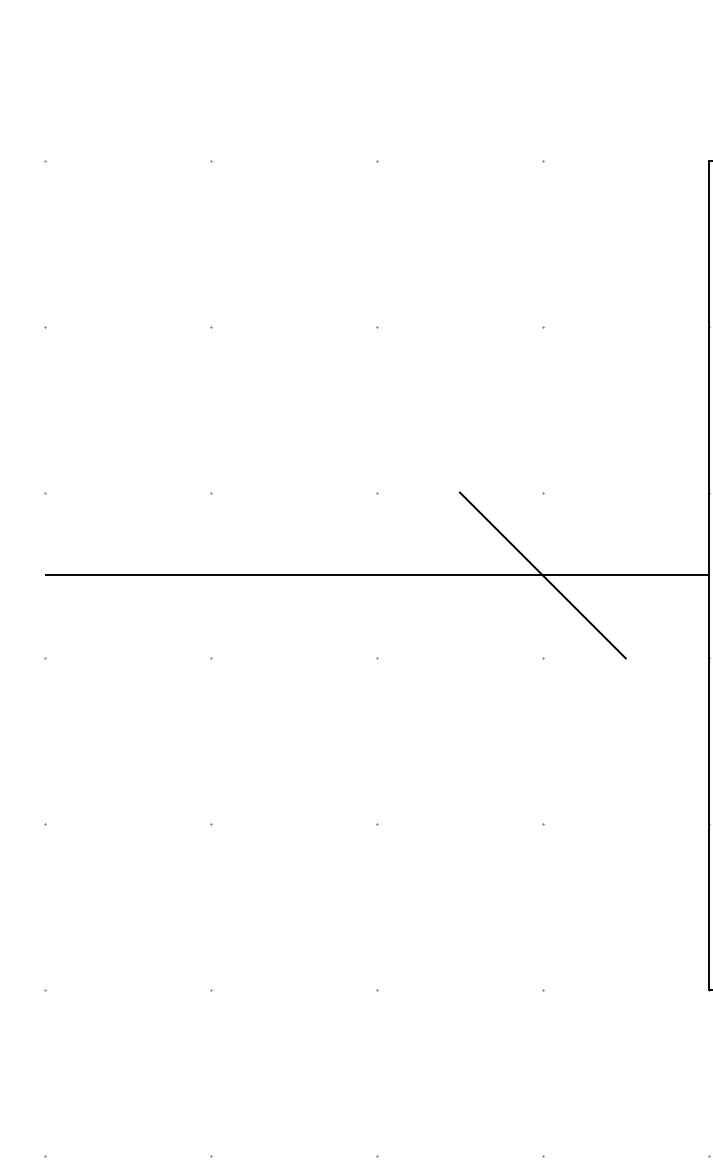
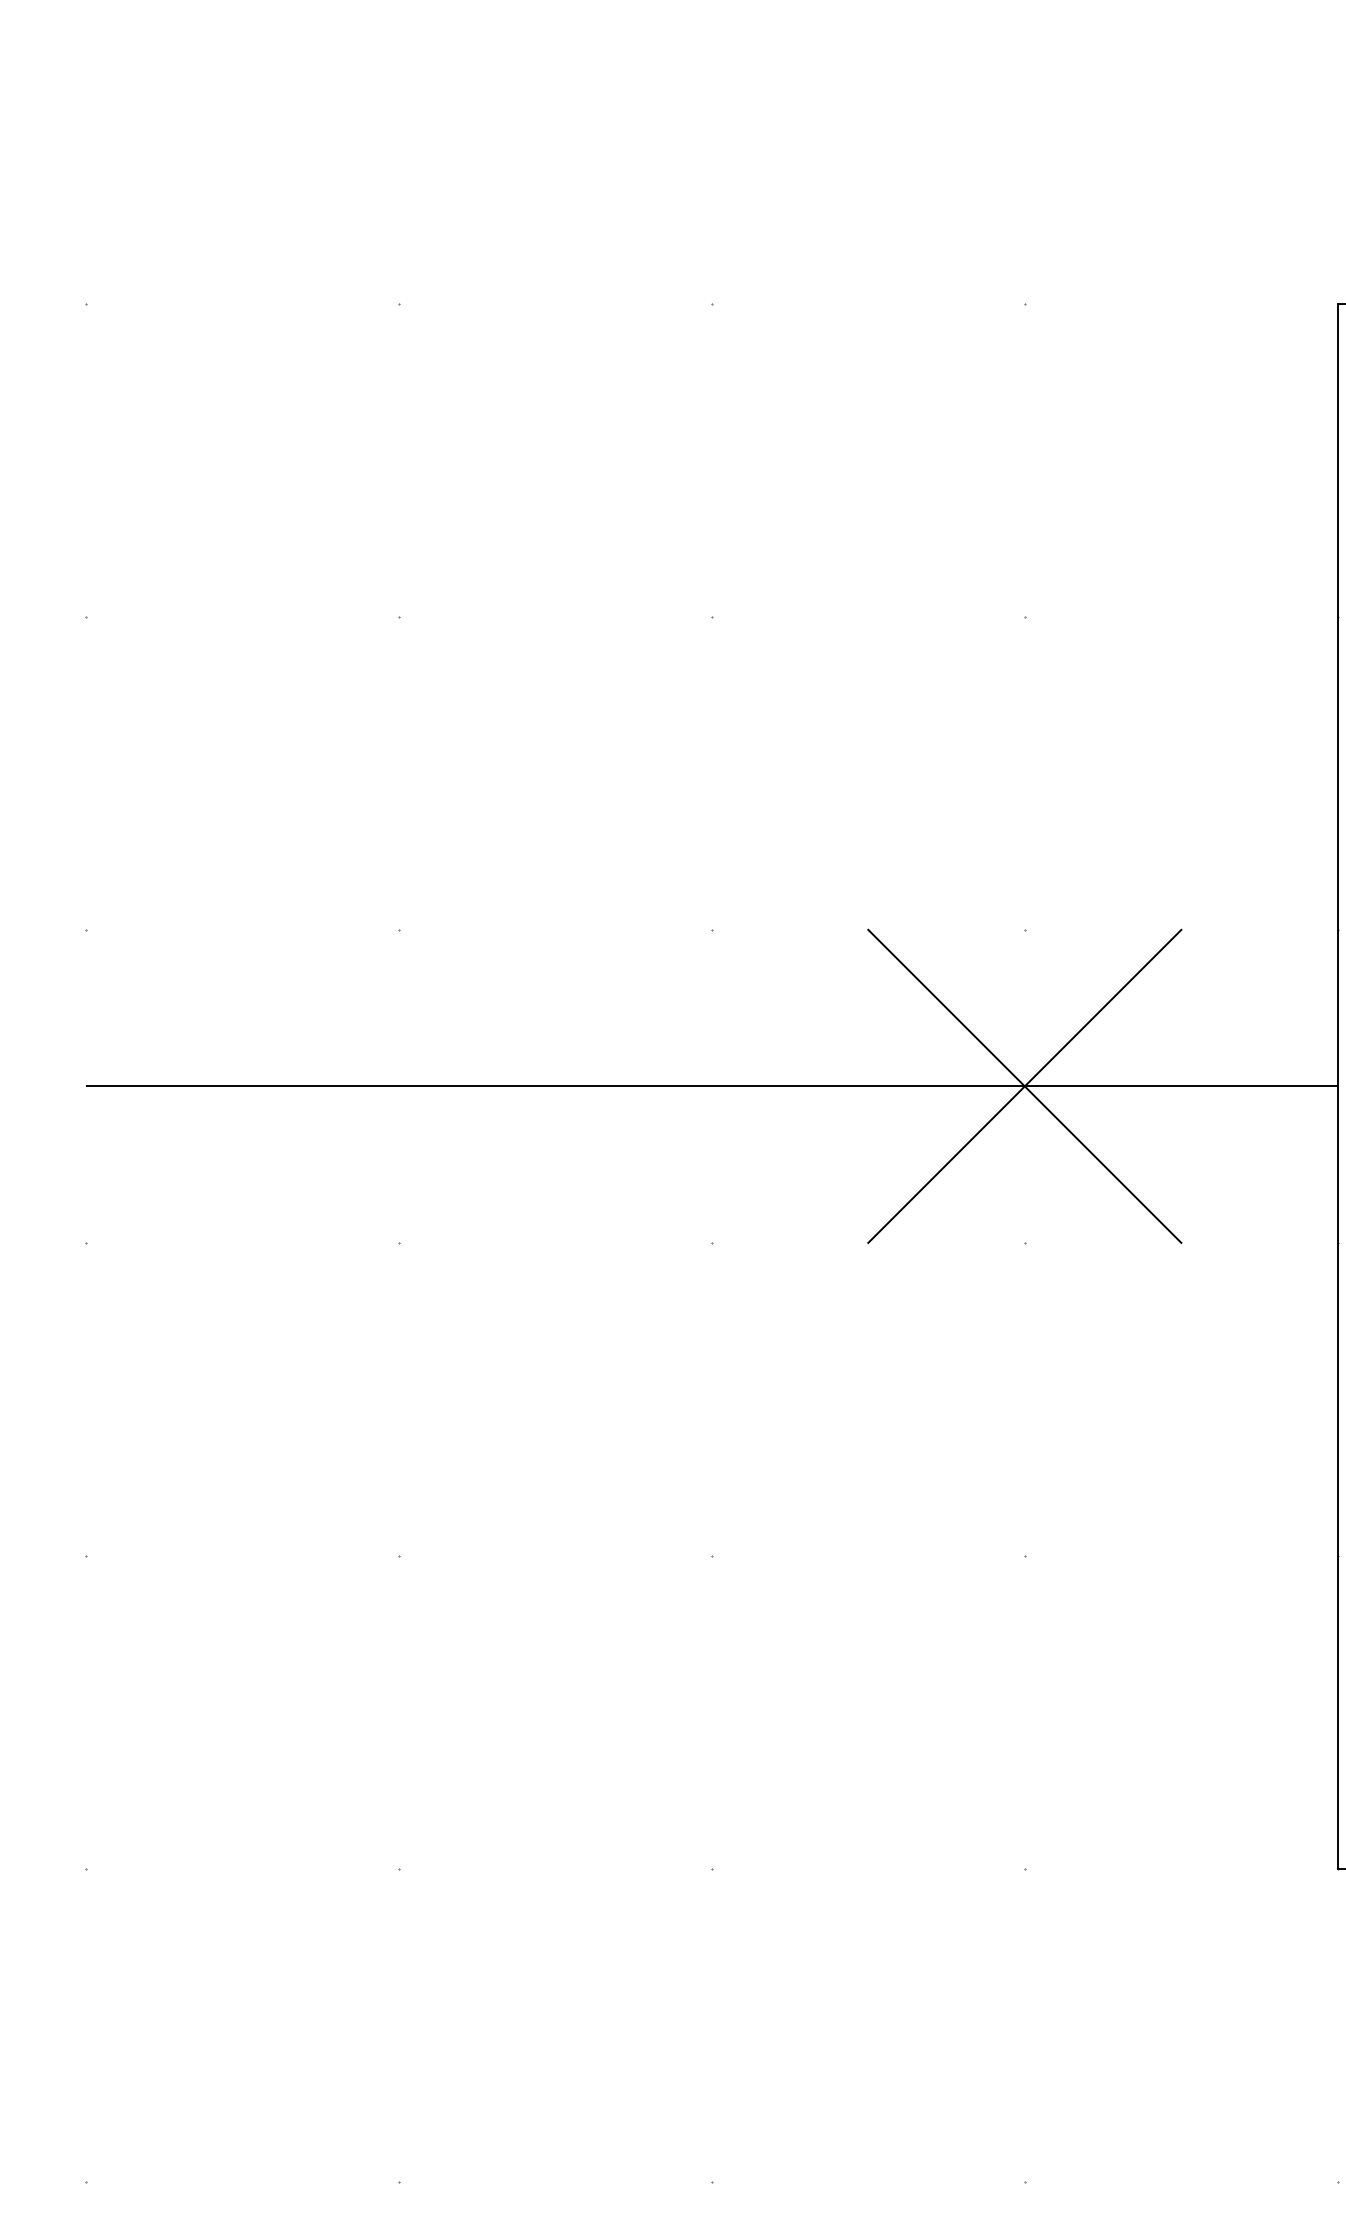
line: (542, 575) -> (1024, 1086), added

